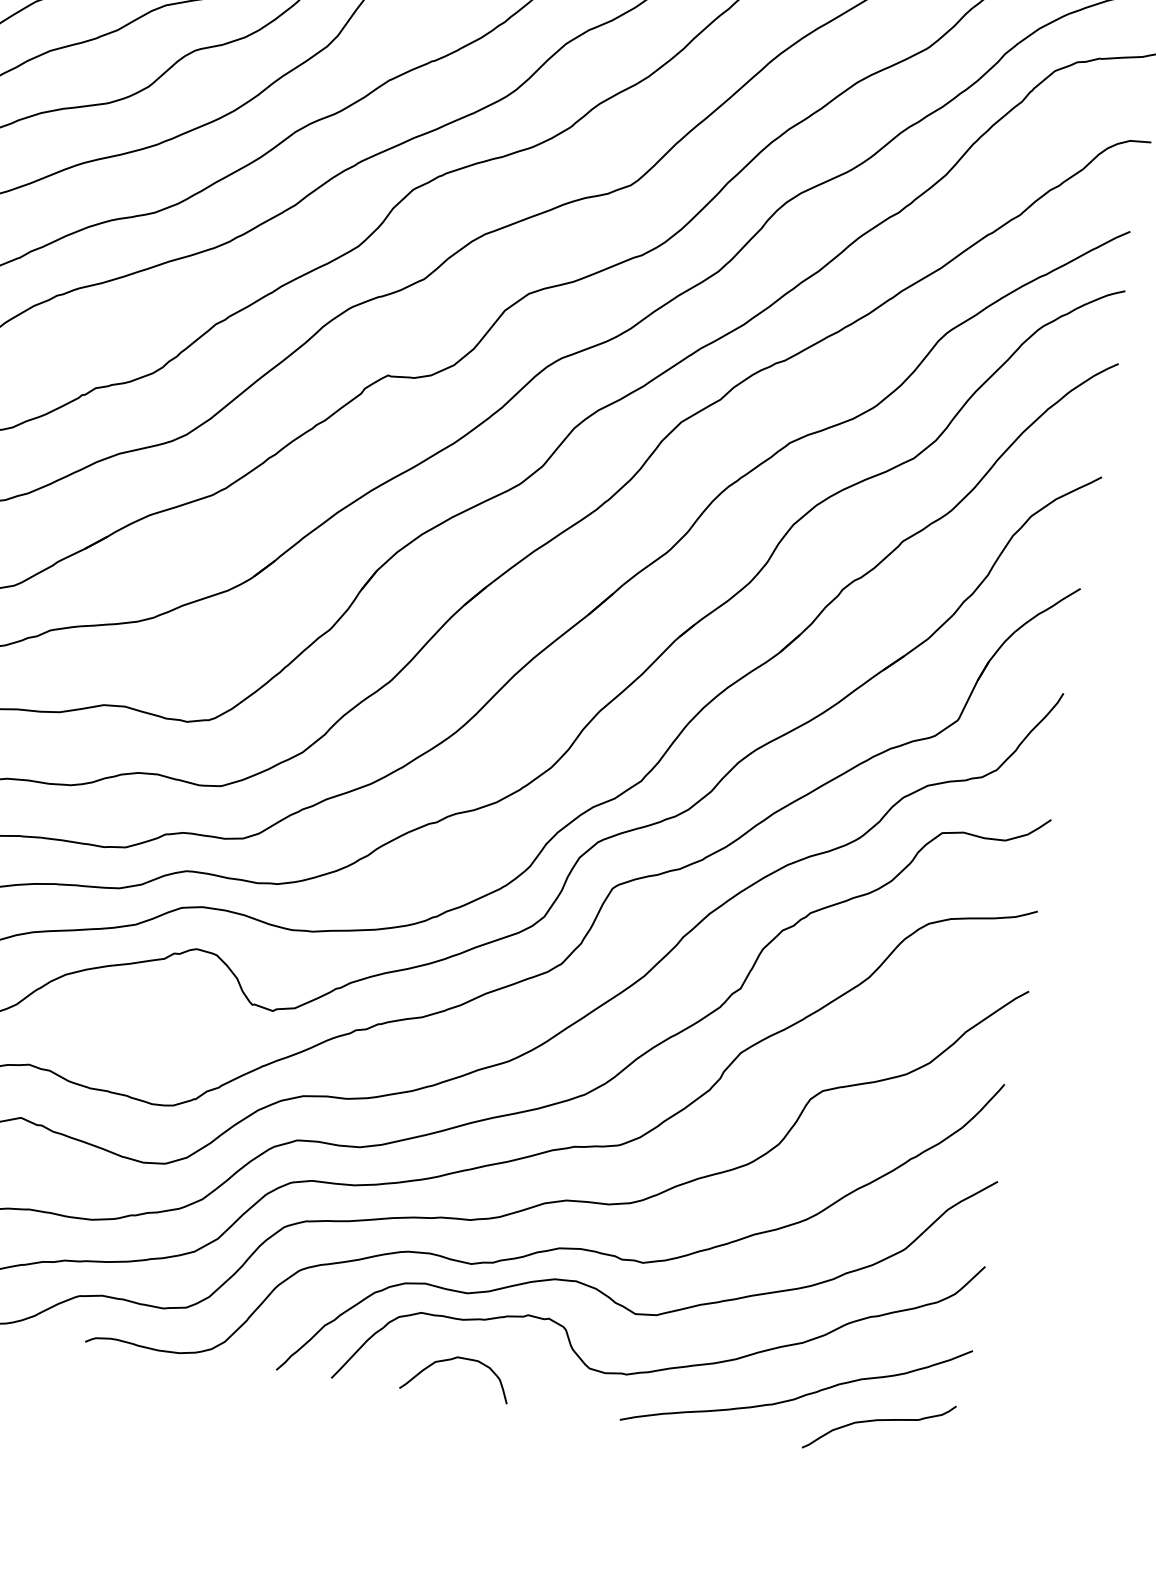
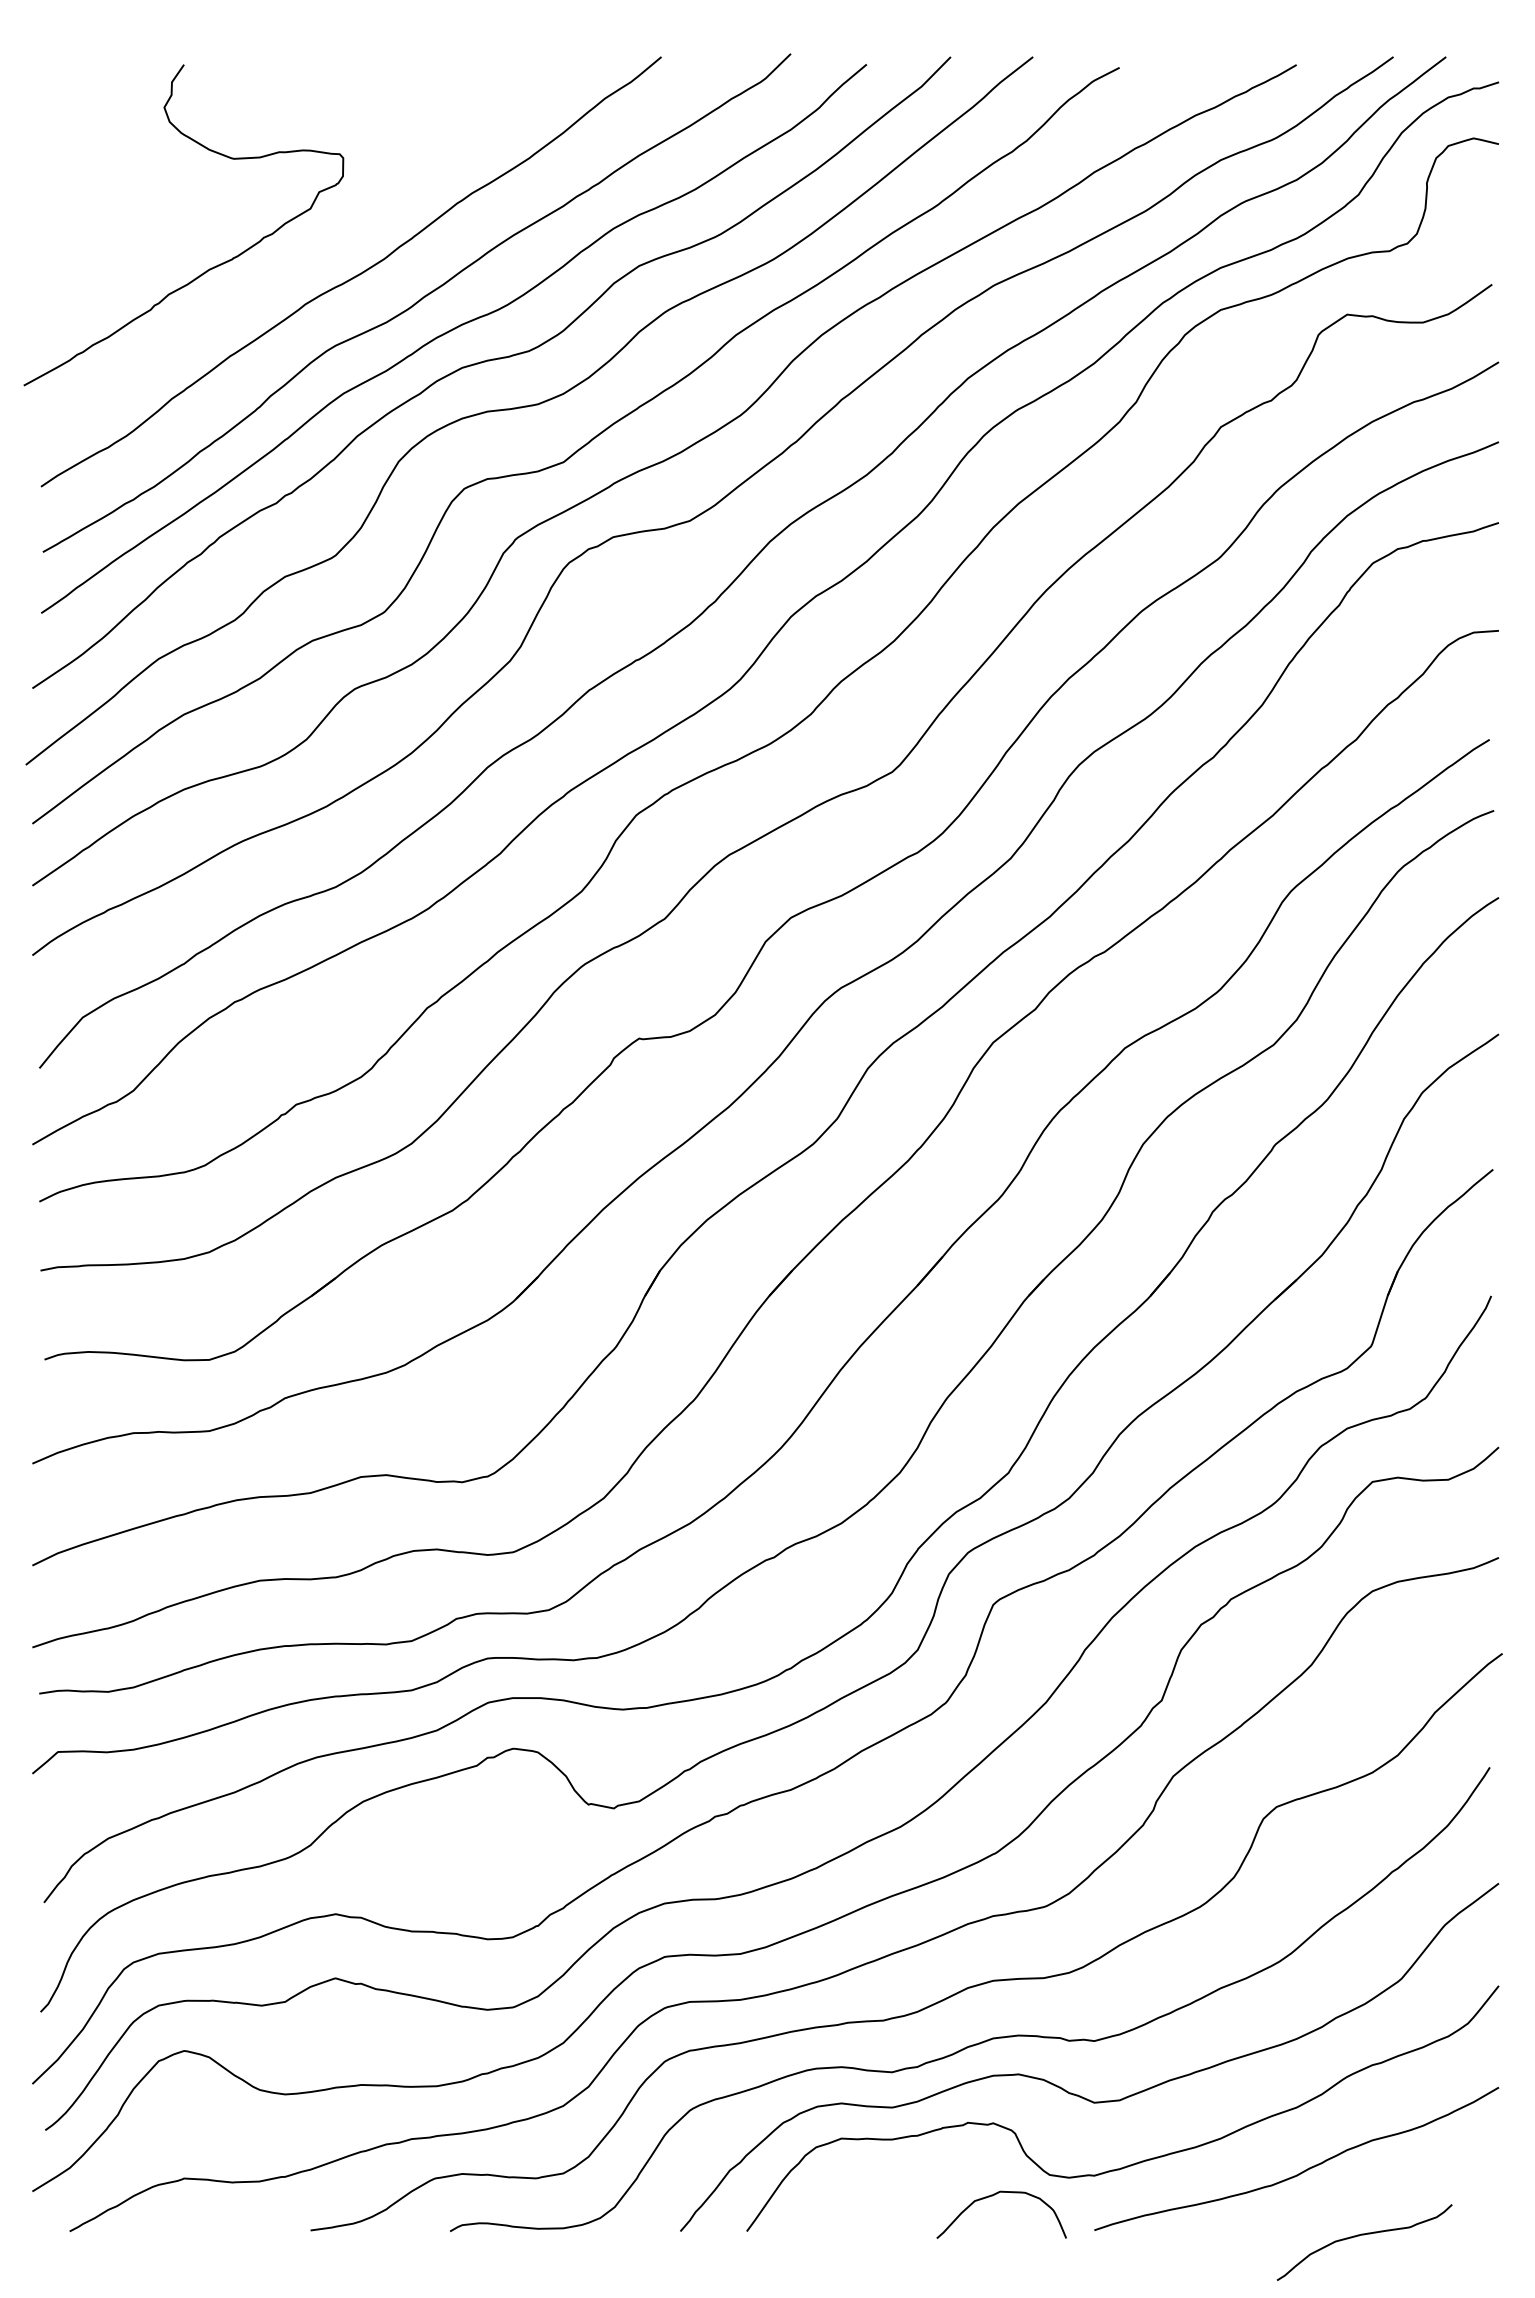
curve: (450, 1360) -> (992, 2196), moved
curve: (879, 1421) -> (1364, 2235), moved

